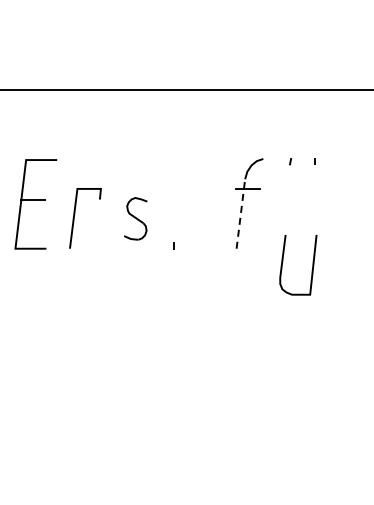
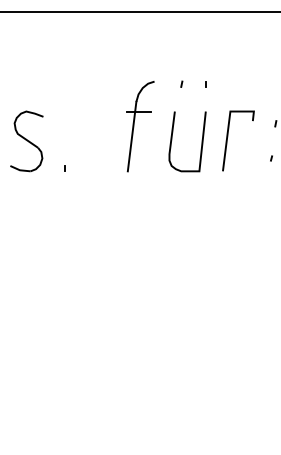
line: (240, 214) -> (131, 137), dashed -> solid
part: (135, 218) -> (26, 141), size x1.43
line: (336, 218) -> (227, 141), added
curve: (311, 270) -> (200, 147), moved

